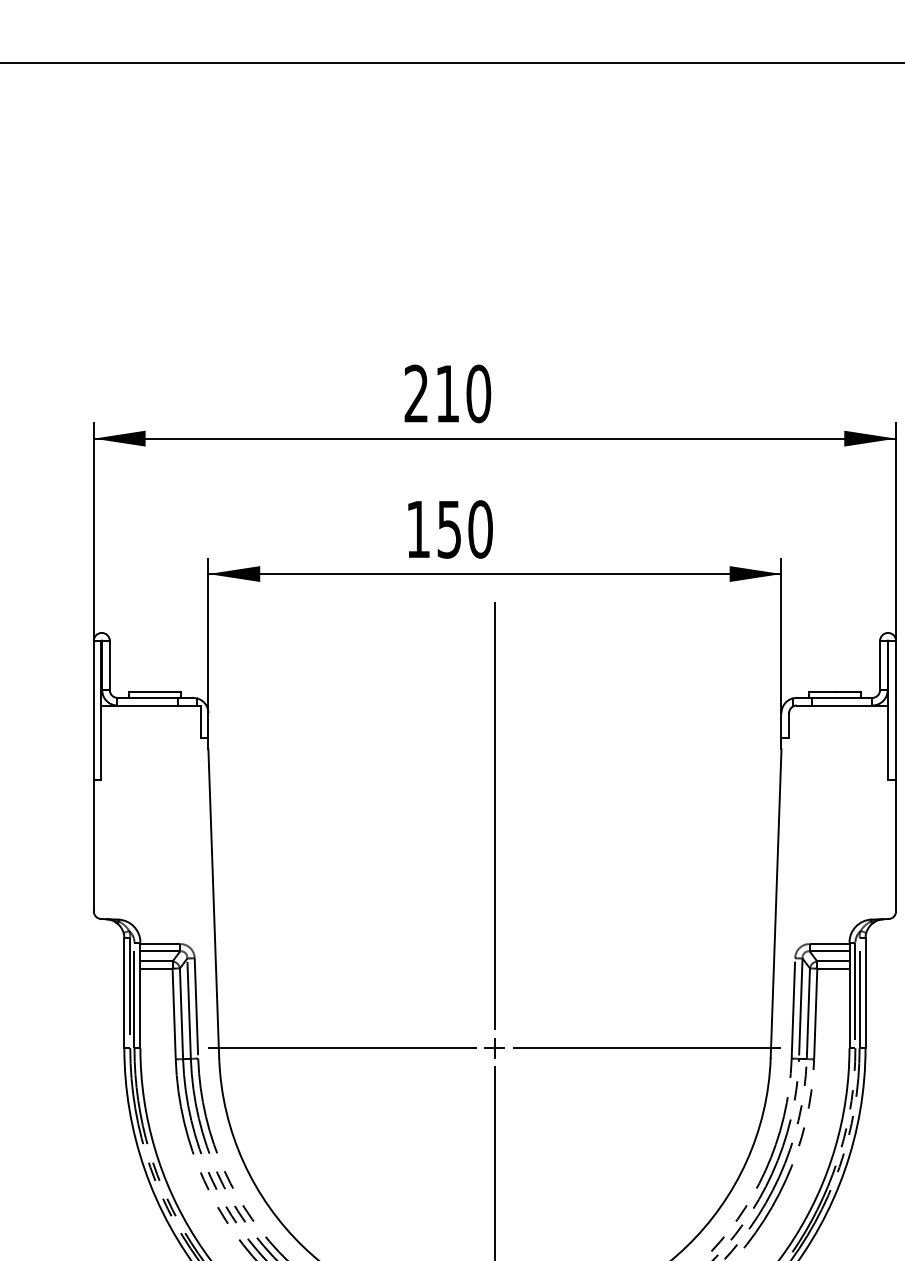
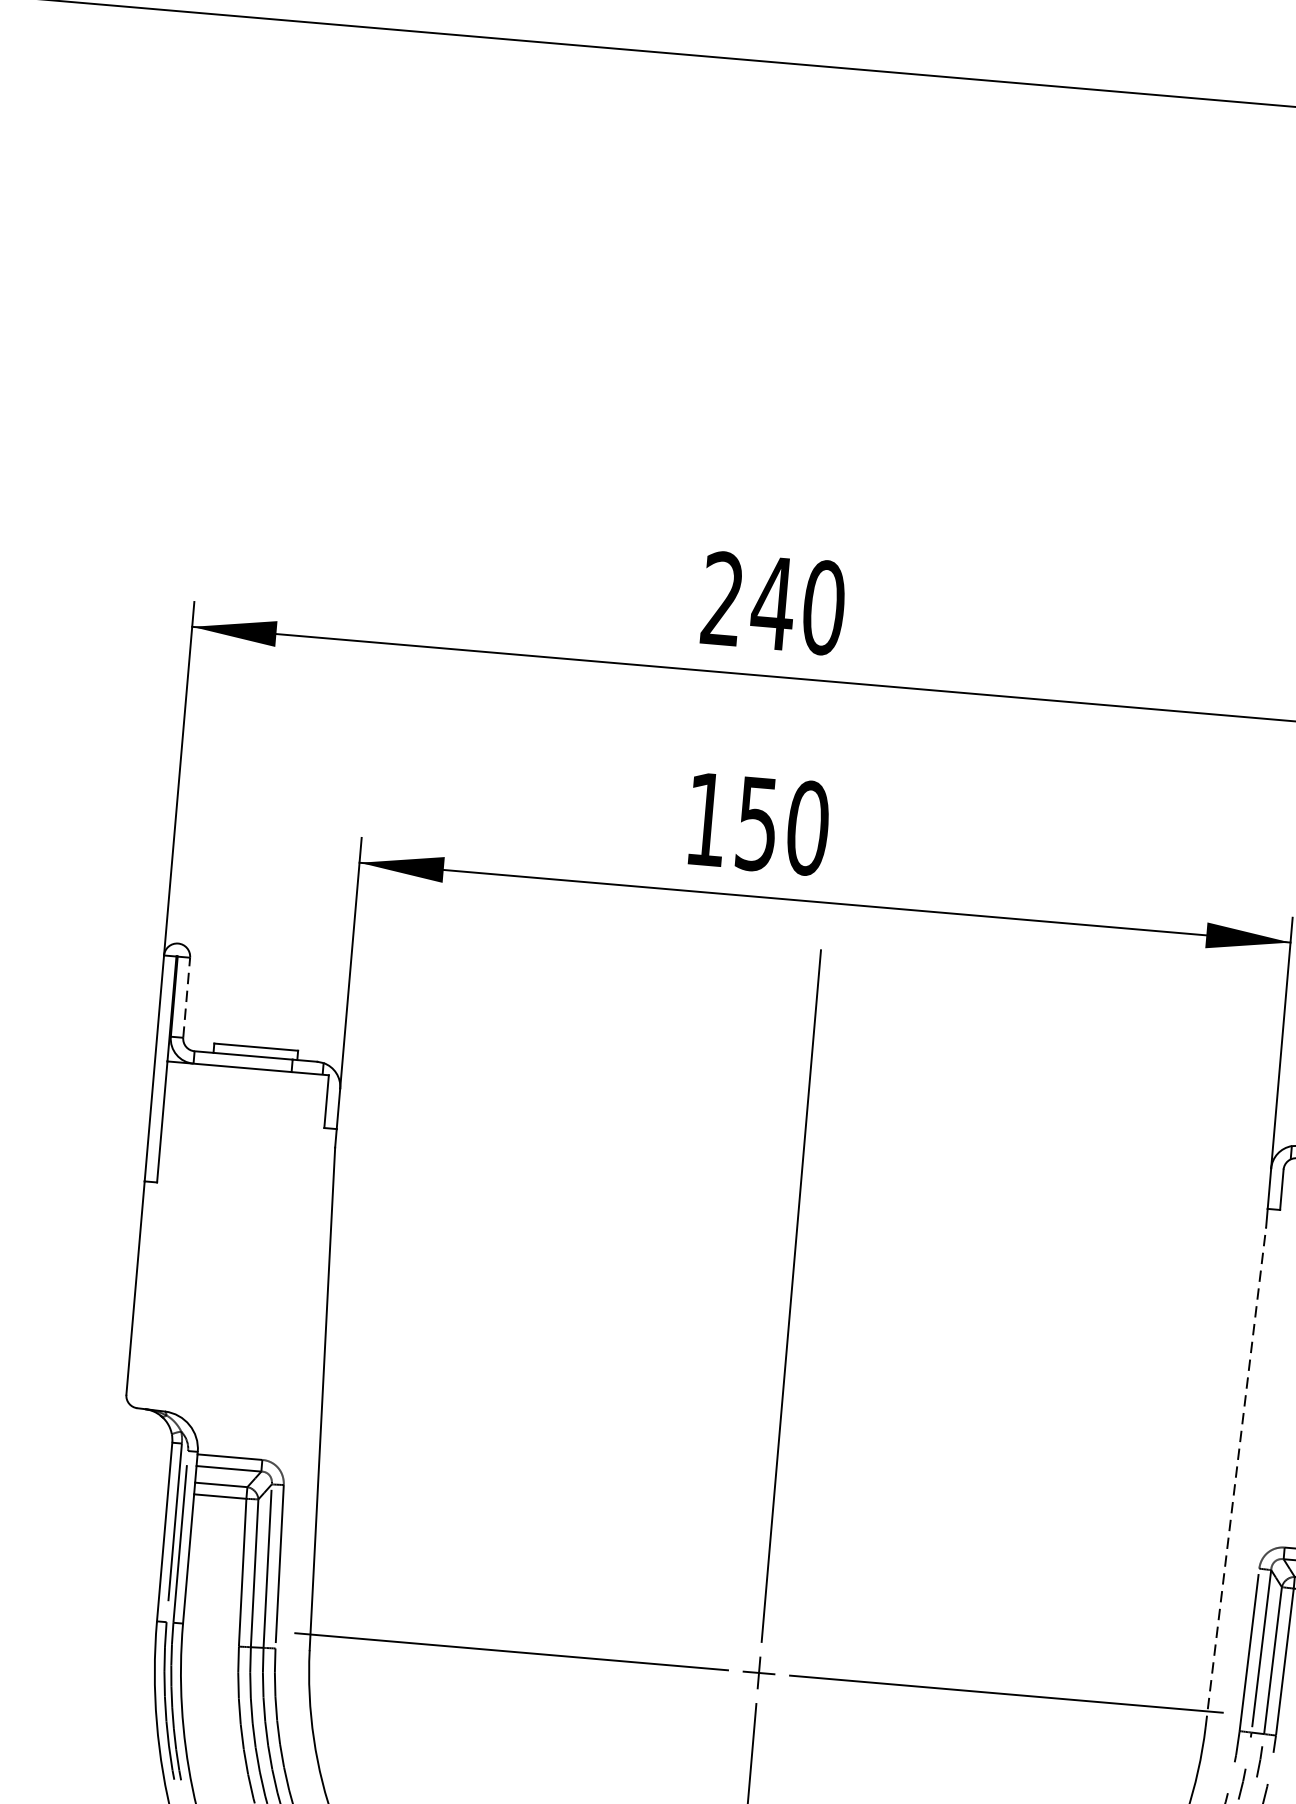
text: (447, 393) -> (773, 602), 210 -> 240
line: (109, 665) -> (186, 997), solid -> dashed
line: (776, 903) -> (1236, 1477), solid -> dashed

